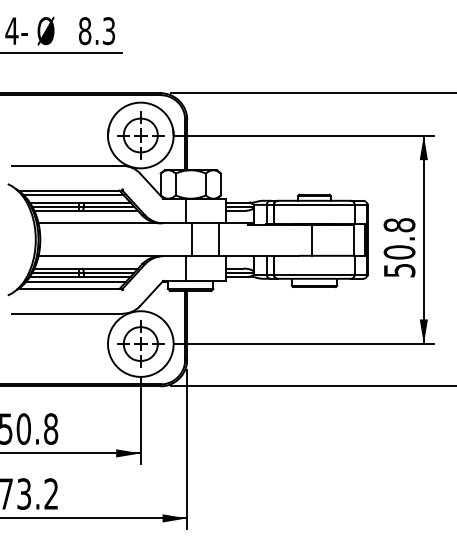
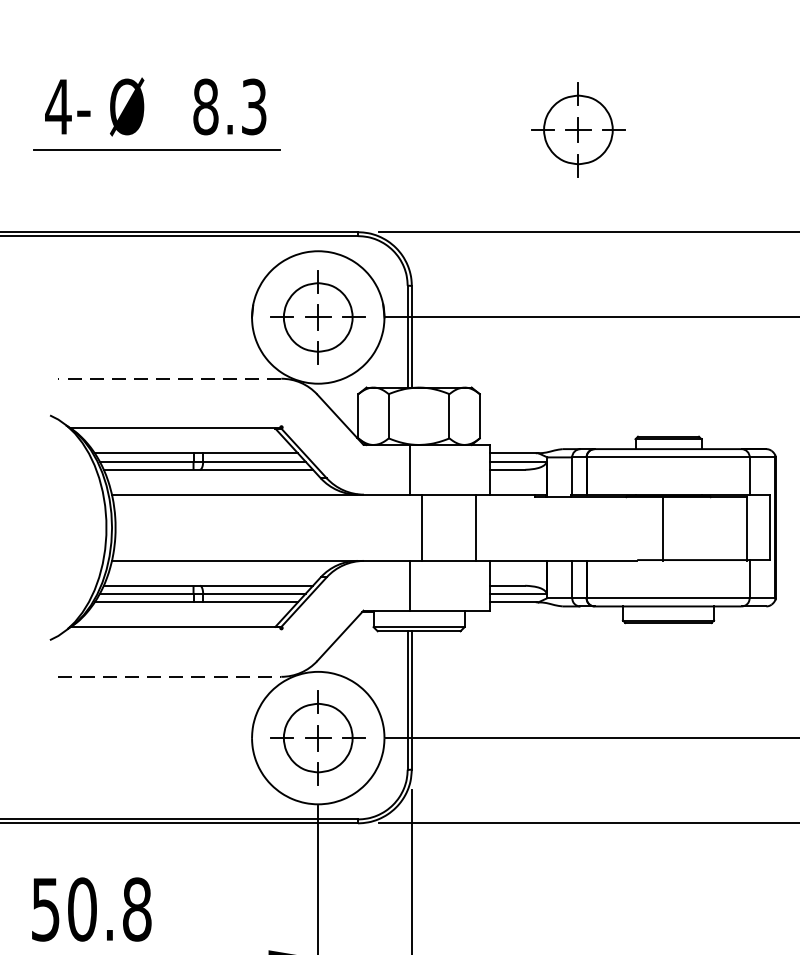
part: (269, 42) -> (577, 129), added
line: (66, 165) -> (168, 377), solid -> dashed
line: (73, 195) -> (182, 438), removed
line: (76, 281) -> (188, 611), removed
line: (67, 313) -> (170, 676), solid -> dashed

